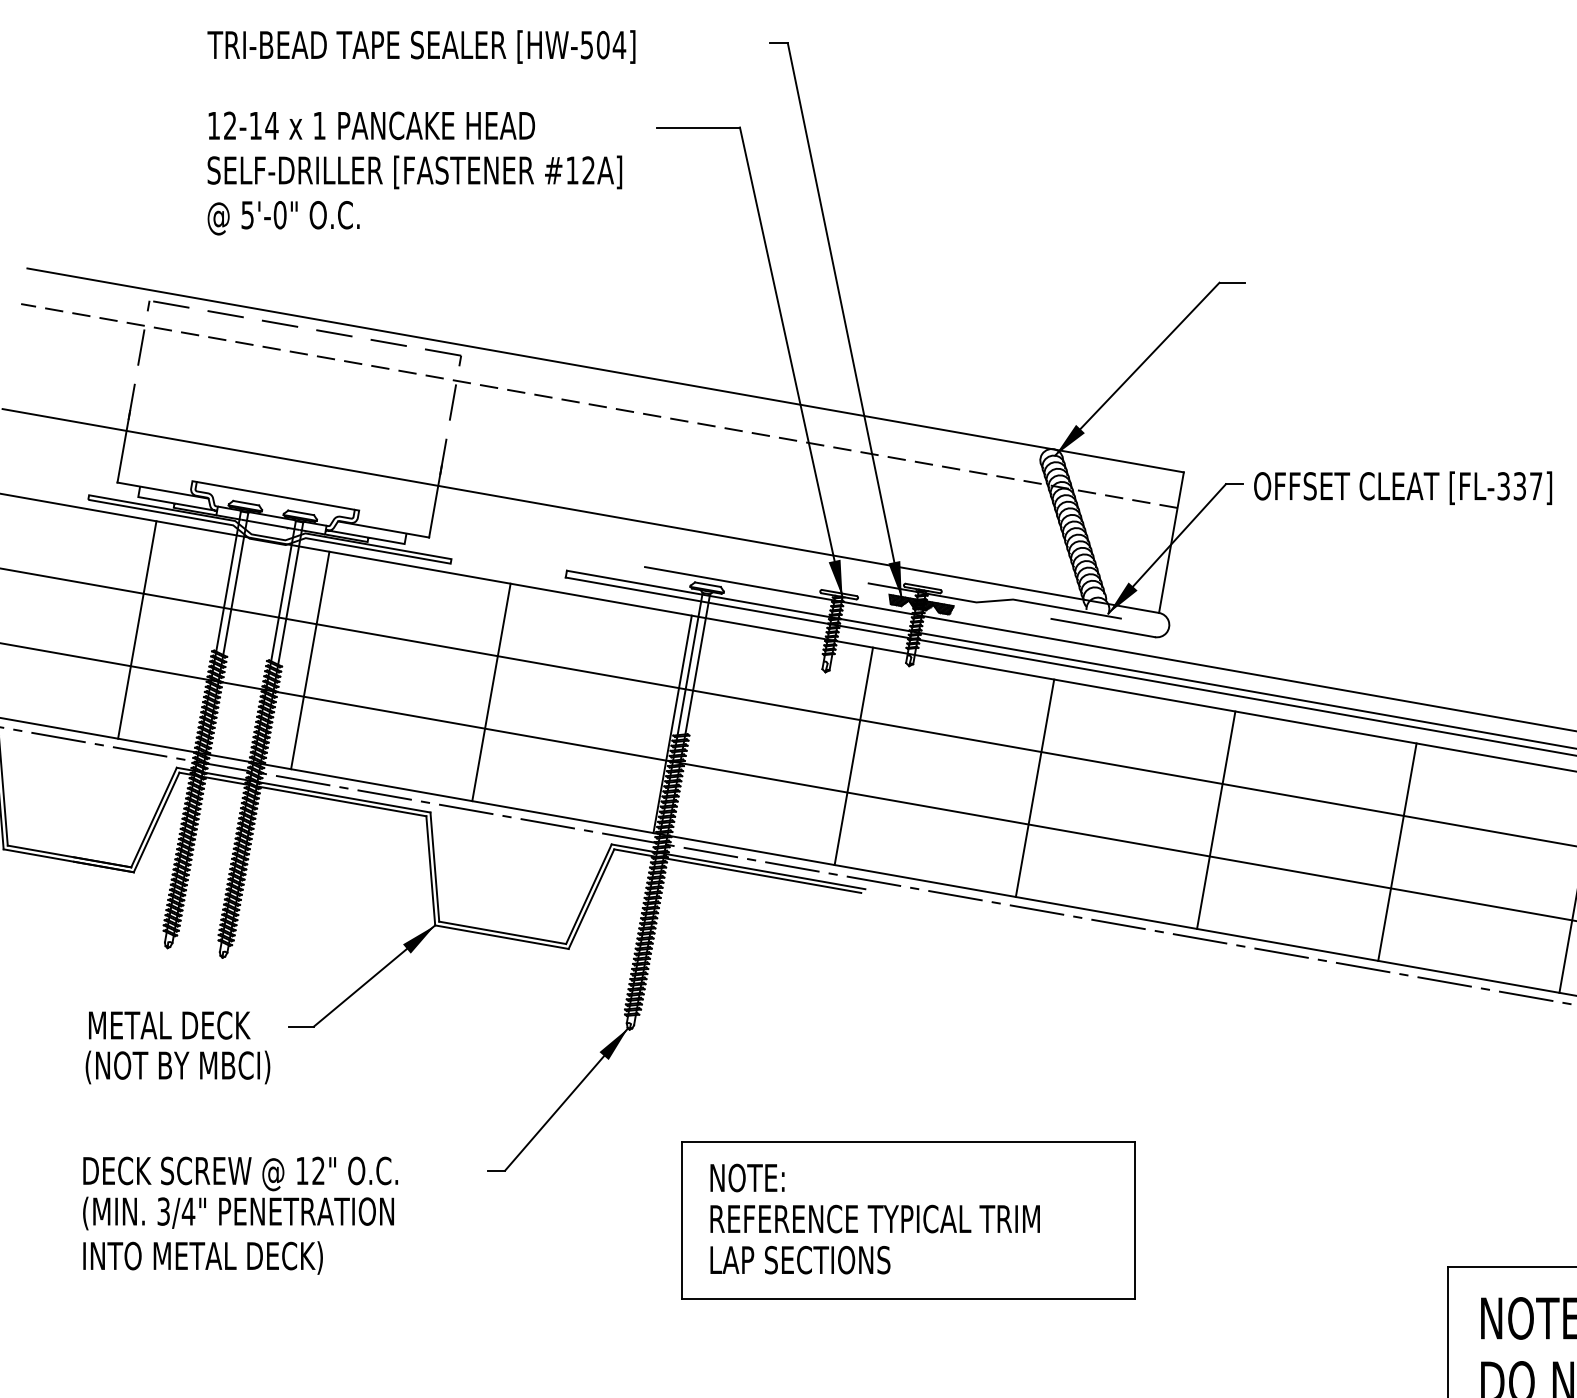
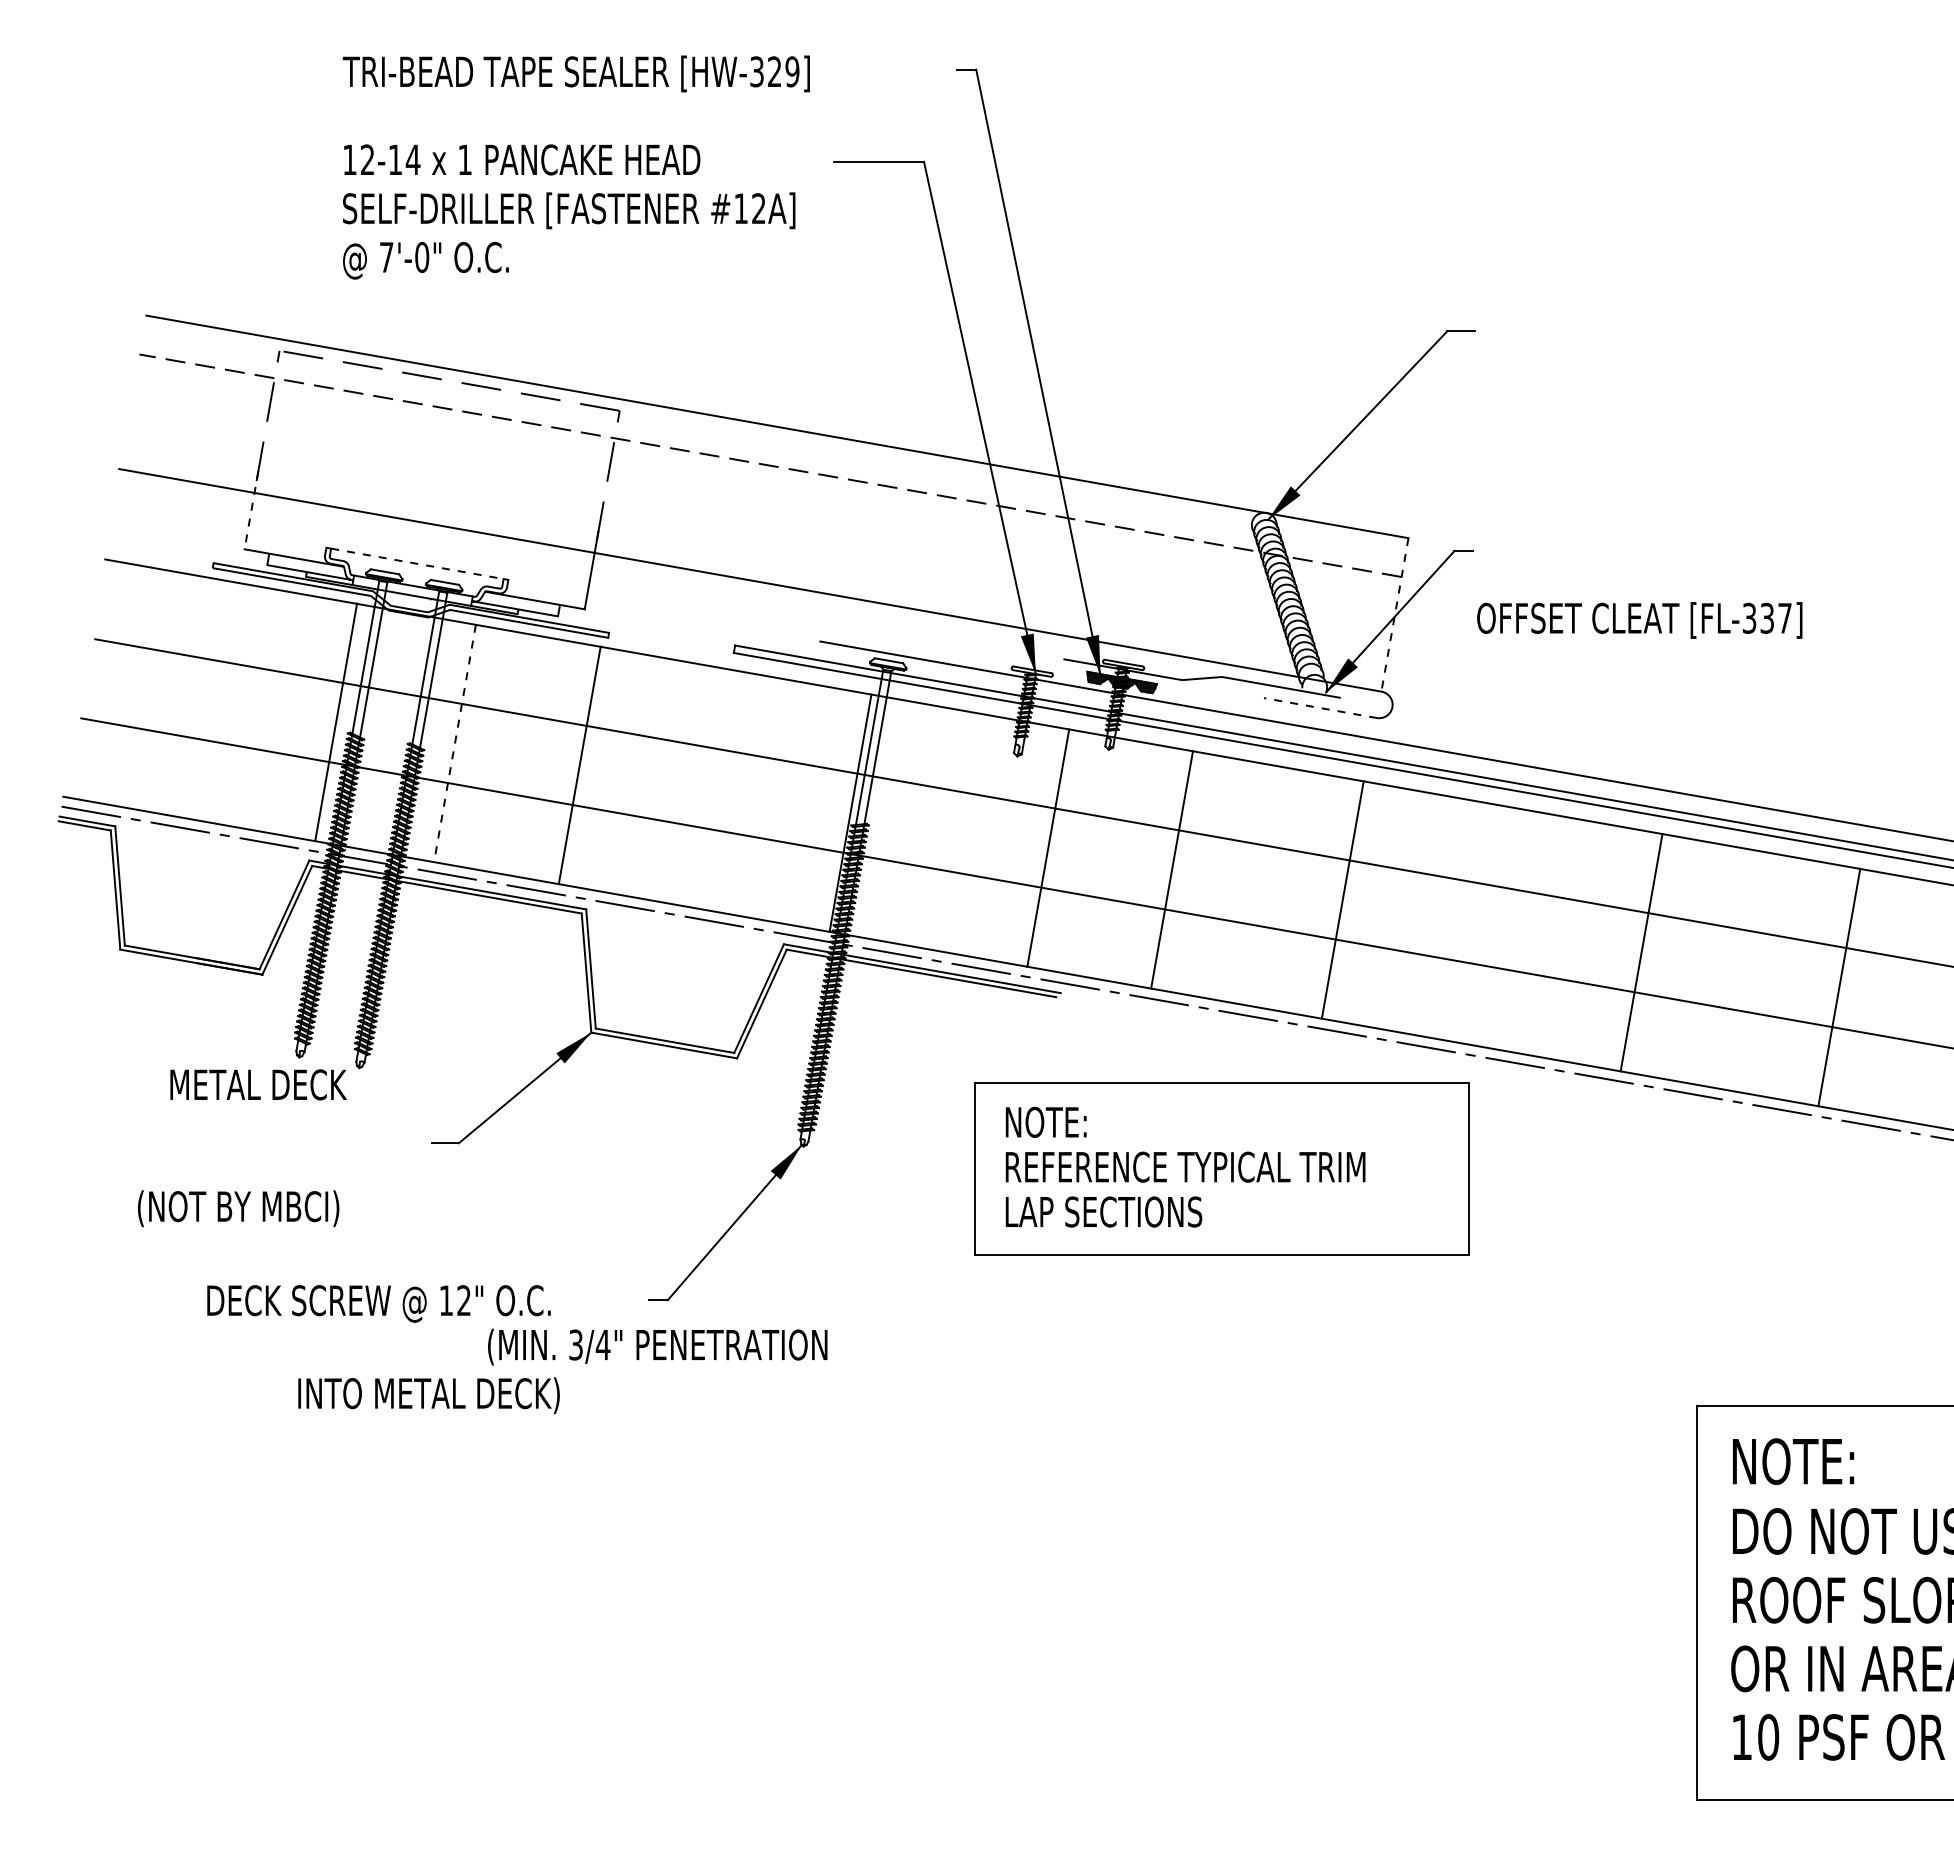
text: (602, 44) -> (774, 71), [HW-504] -> [HW-329]
text: (247, 215) -> (386, 257), 5'-0" -> 7'-0"
line: (123, 447) -> (251, 510), solid -> dashed
text: (1402, 488) -> (1639, 620), moved
line: (275, 495) -> (417, 563), solid -> dashed
line: (1171, 542) -> (1394, 614), solid -> dashed
line: (1103, 628) -> (1320, 708), solid -> dashed
line: (137, 629) -> (336, 721), moved
line: (309, 660) -> (454, 743), solid -> dashed
line: (491, 692) -> (579, 765), moved
line: (1034, 787) -> (1171, 869), moved
line: (1215, 819) -> (1342, 899), moved
text: (169, 1025) -> (258, 1084), moved
text: (177, 1067) -> (238, 1208), moved
text: (238, 1212) -> (657, 1346), moved
part: (908, 1220) -> (1221, 1168), moved
text: (202, 1257) -> (428, 1395), moved

